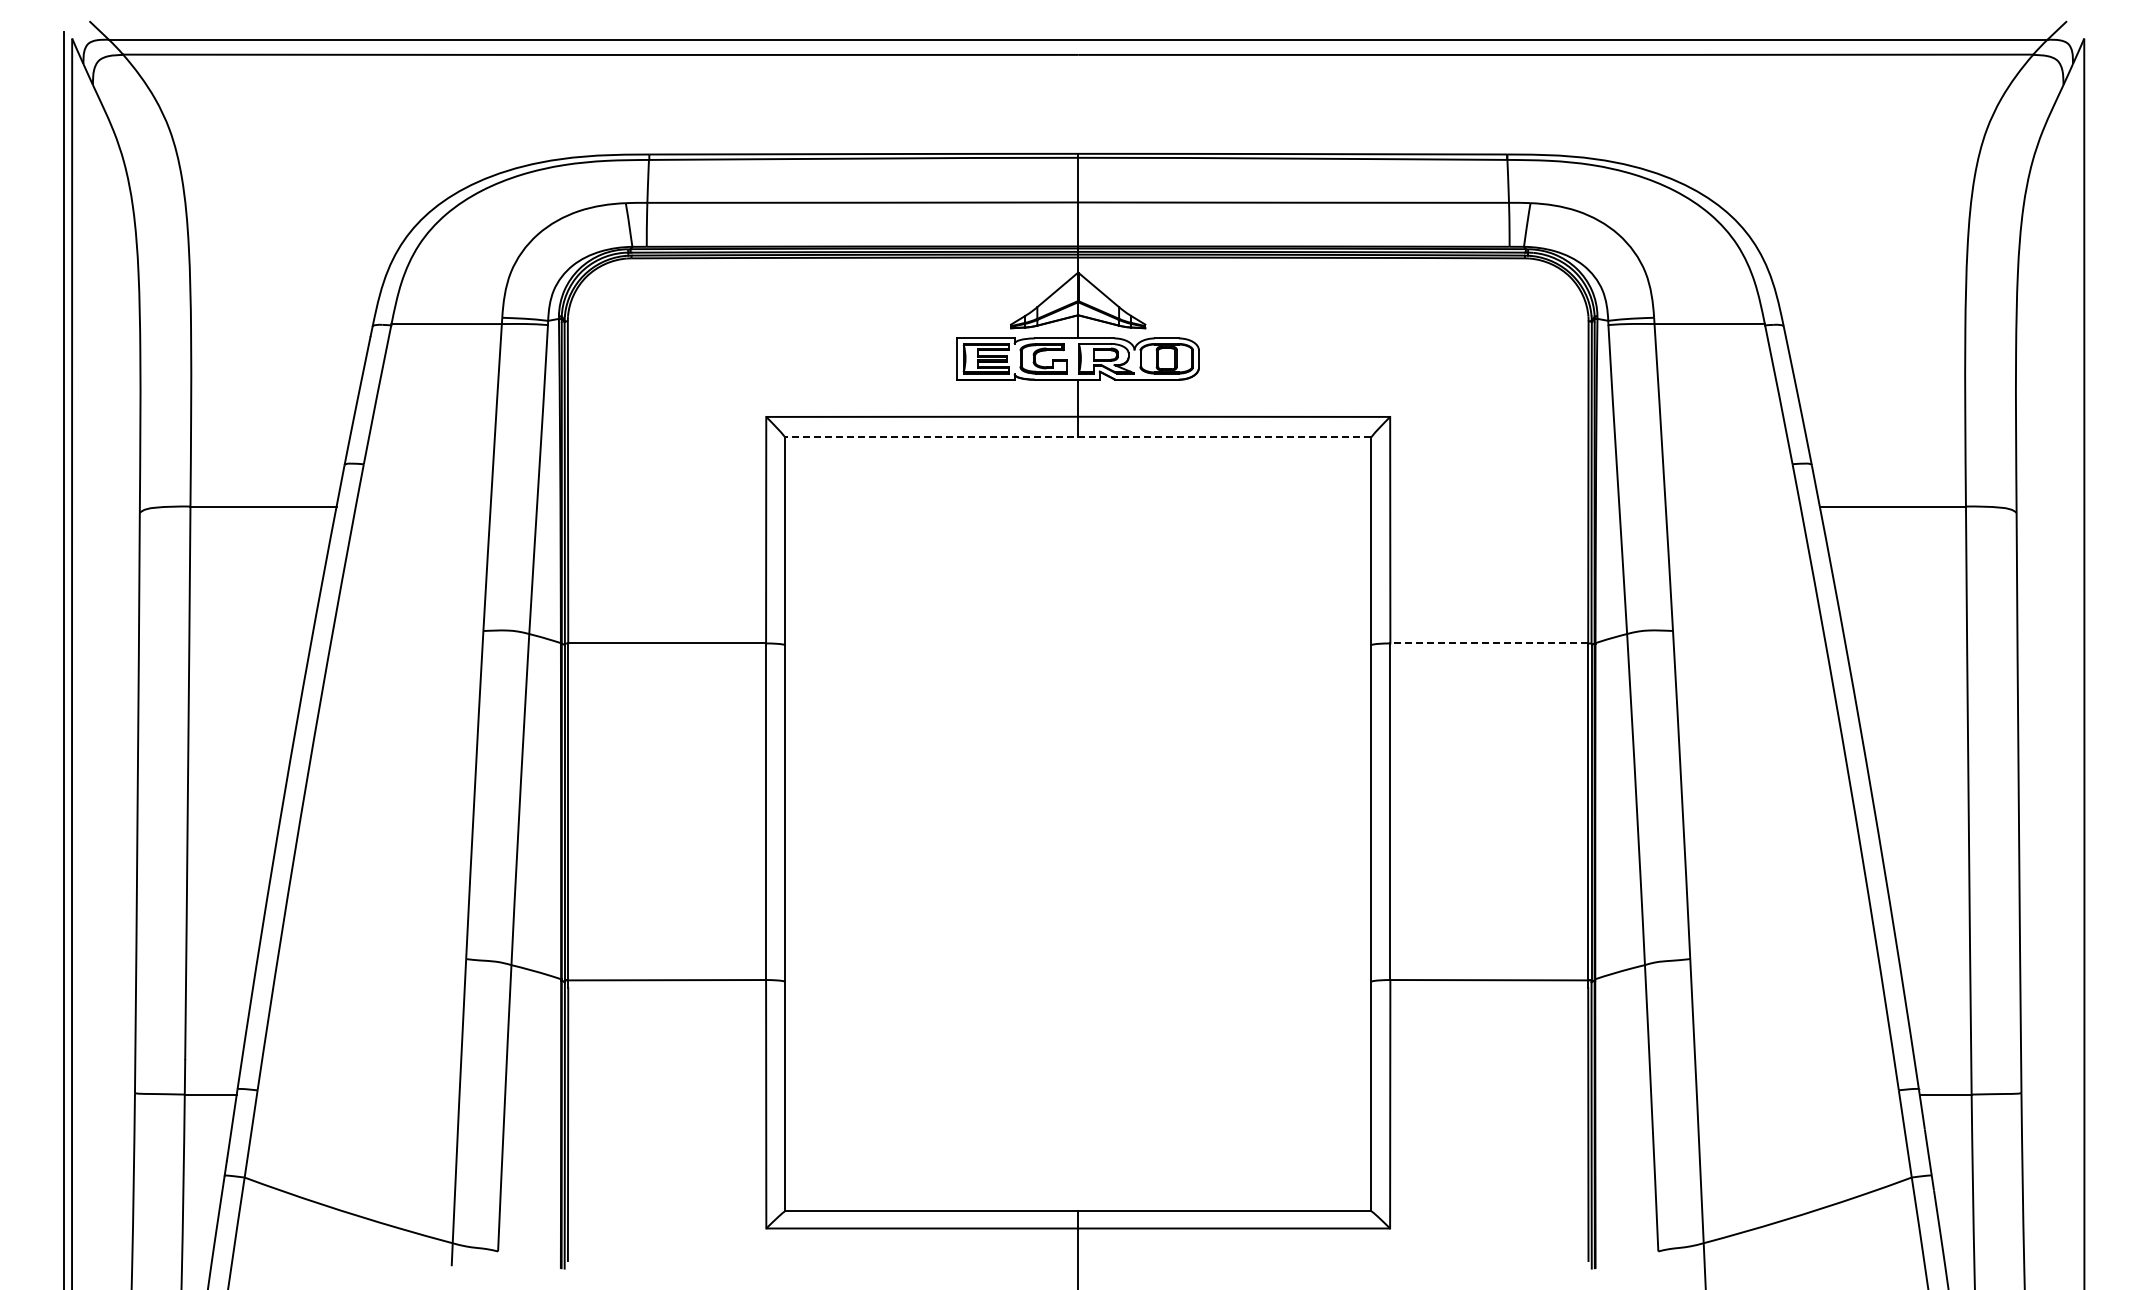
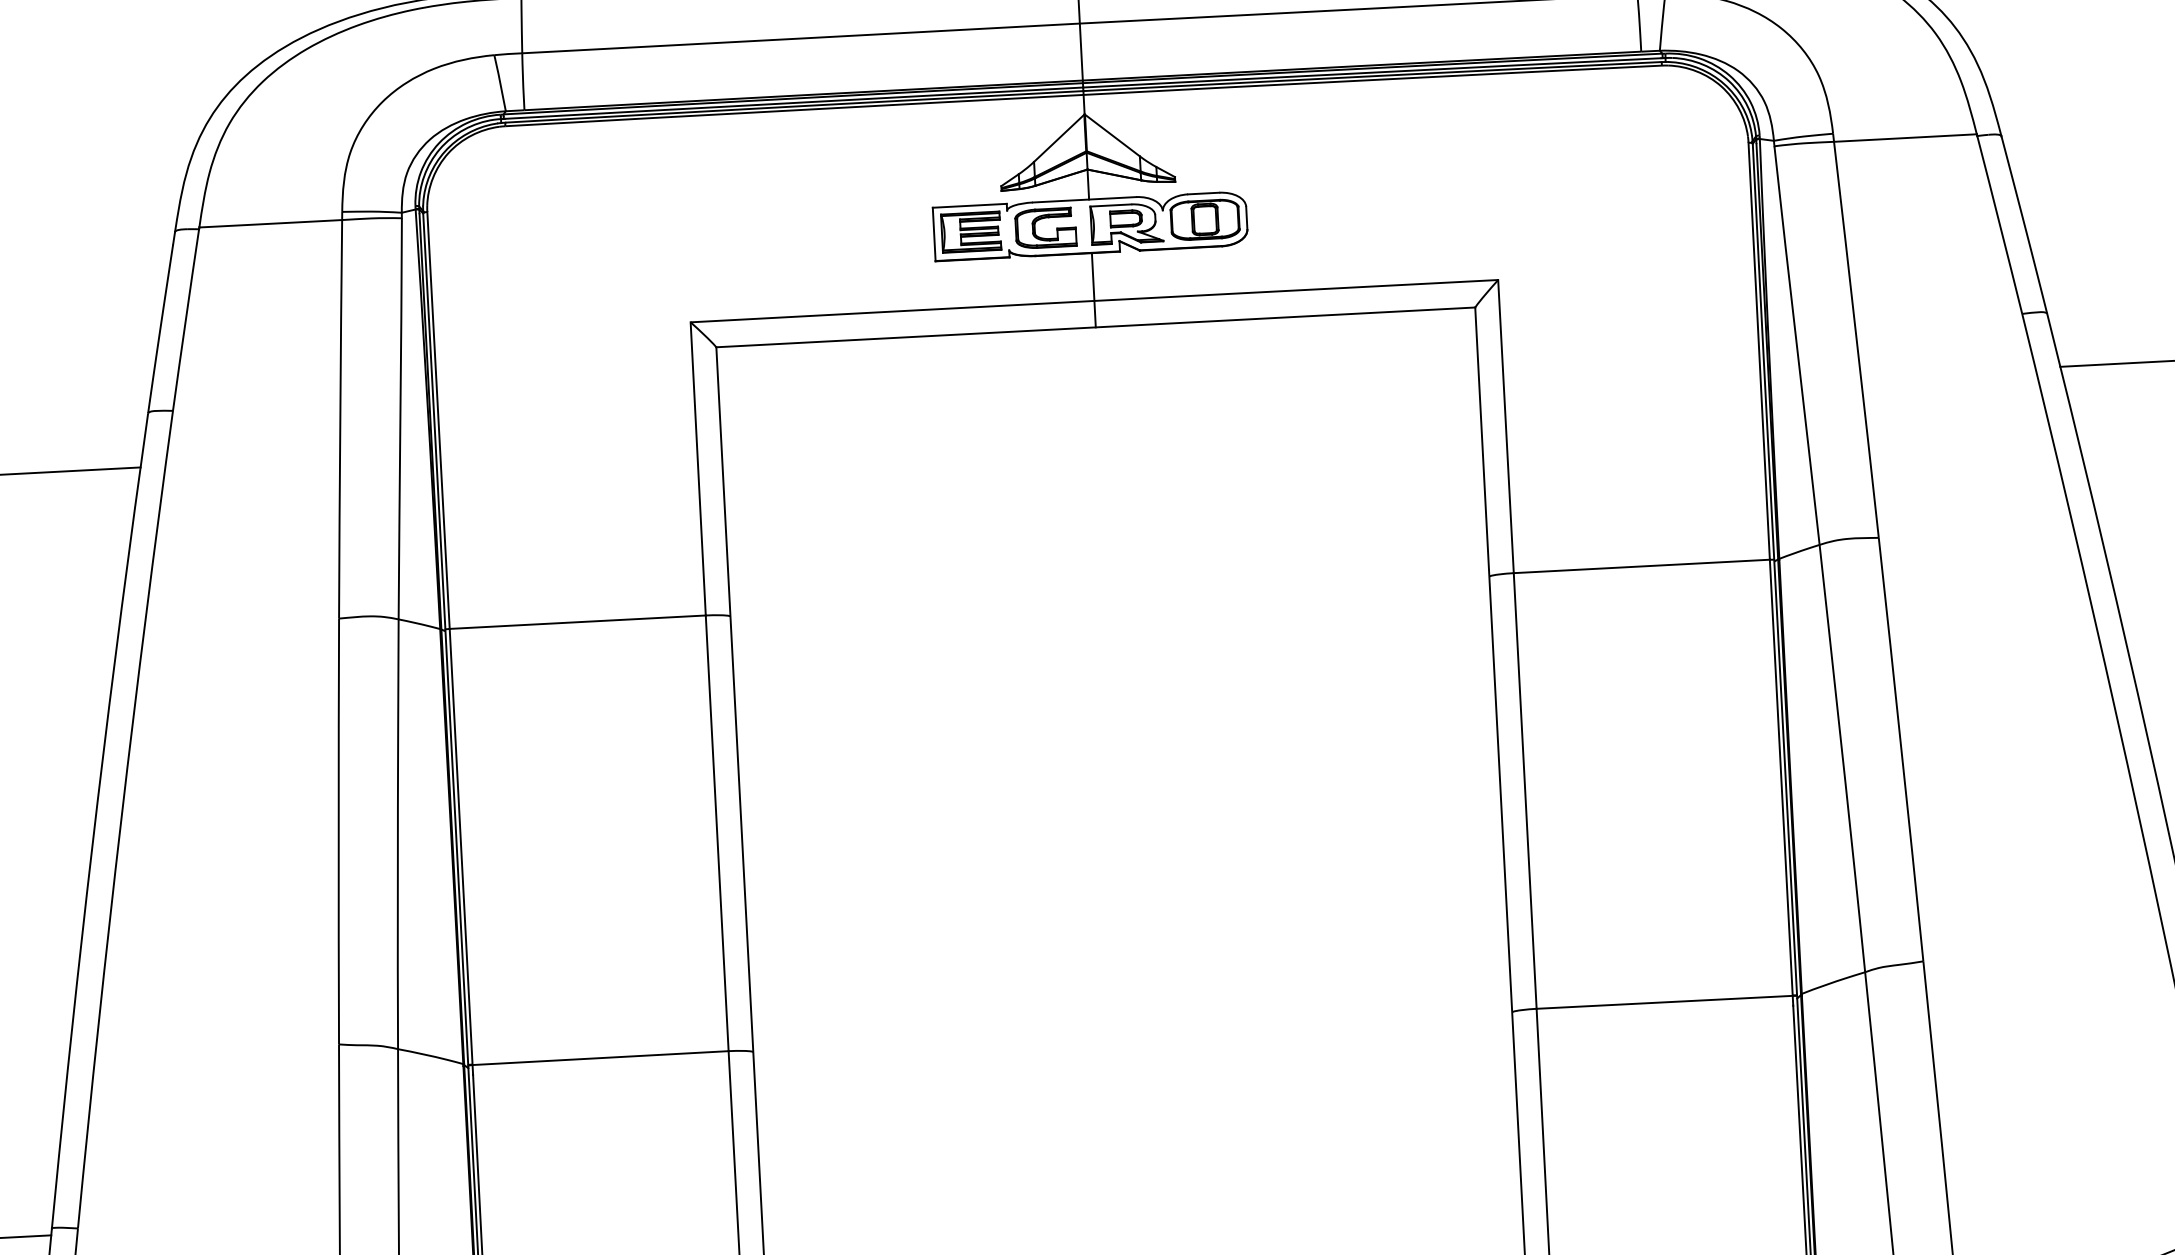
line: (1077, 437) -> (1094, 327), dashed -> solid
line: (1489, 643) -> (1642, 566), dashed -> solid

